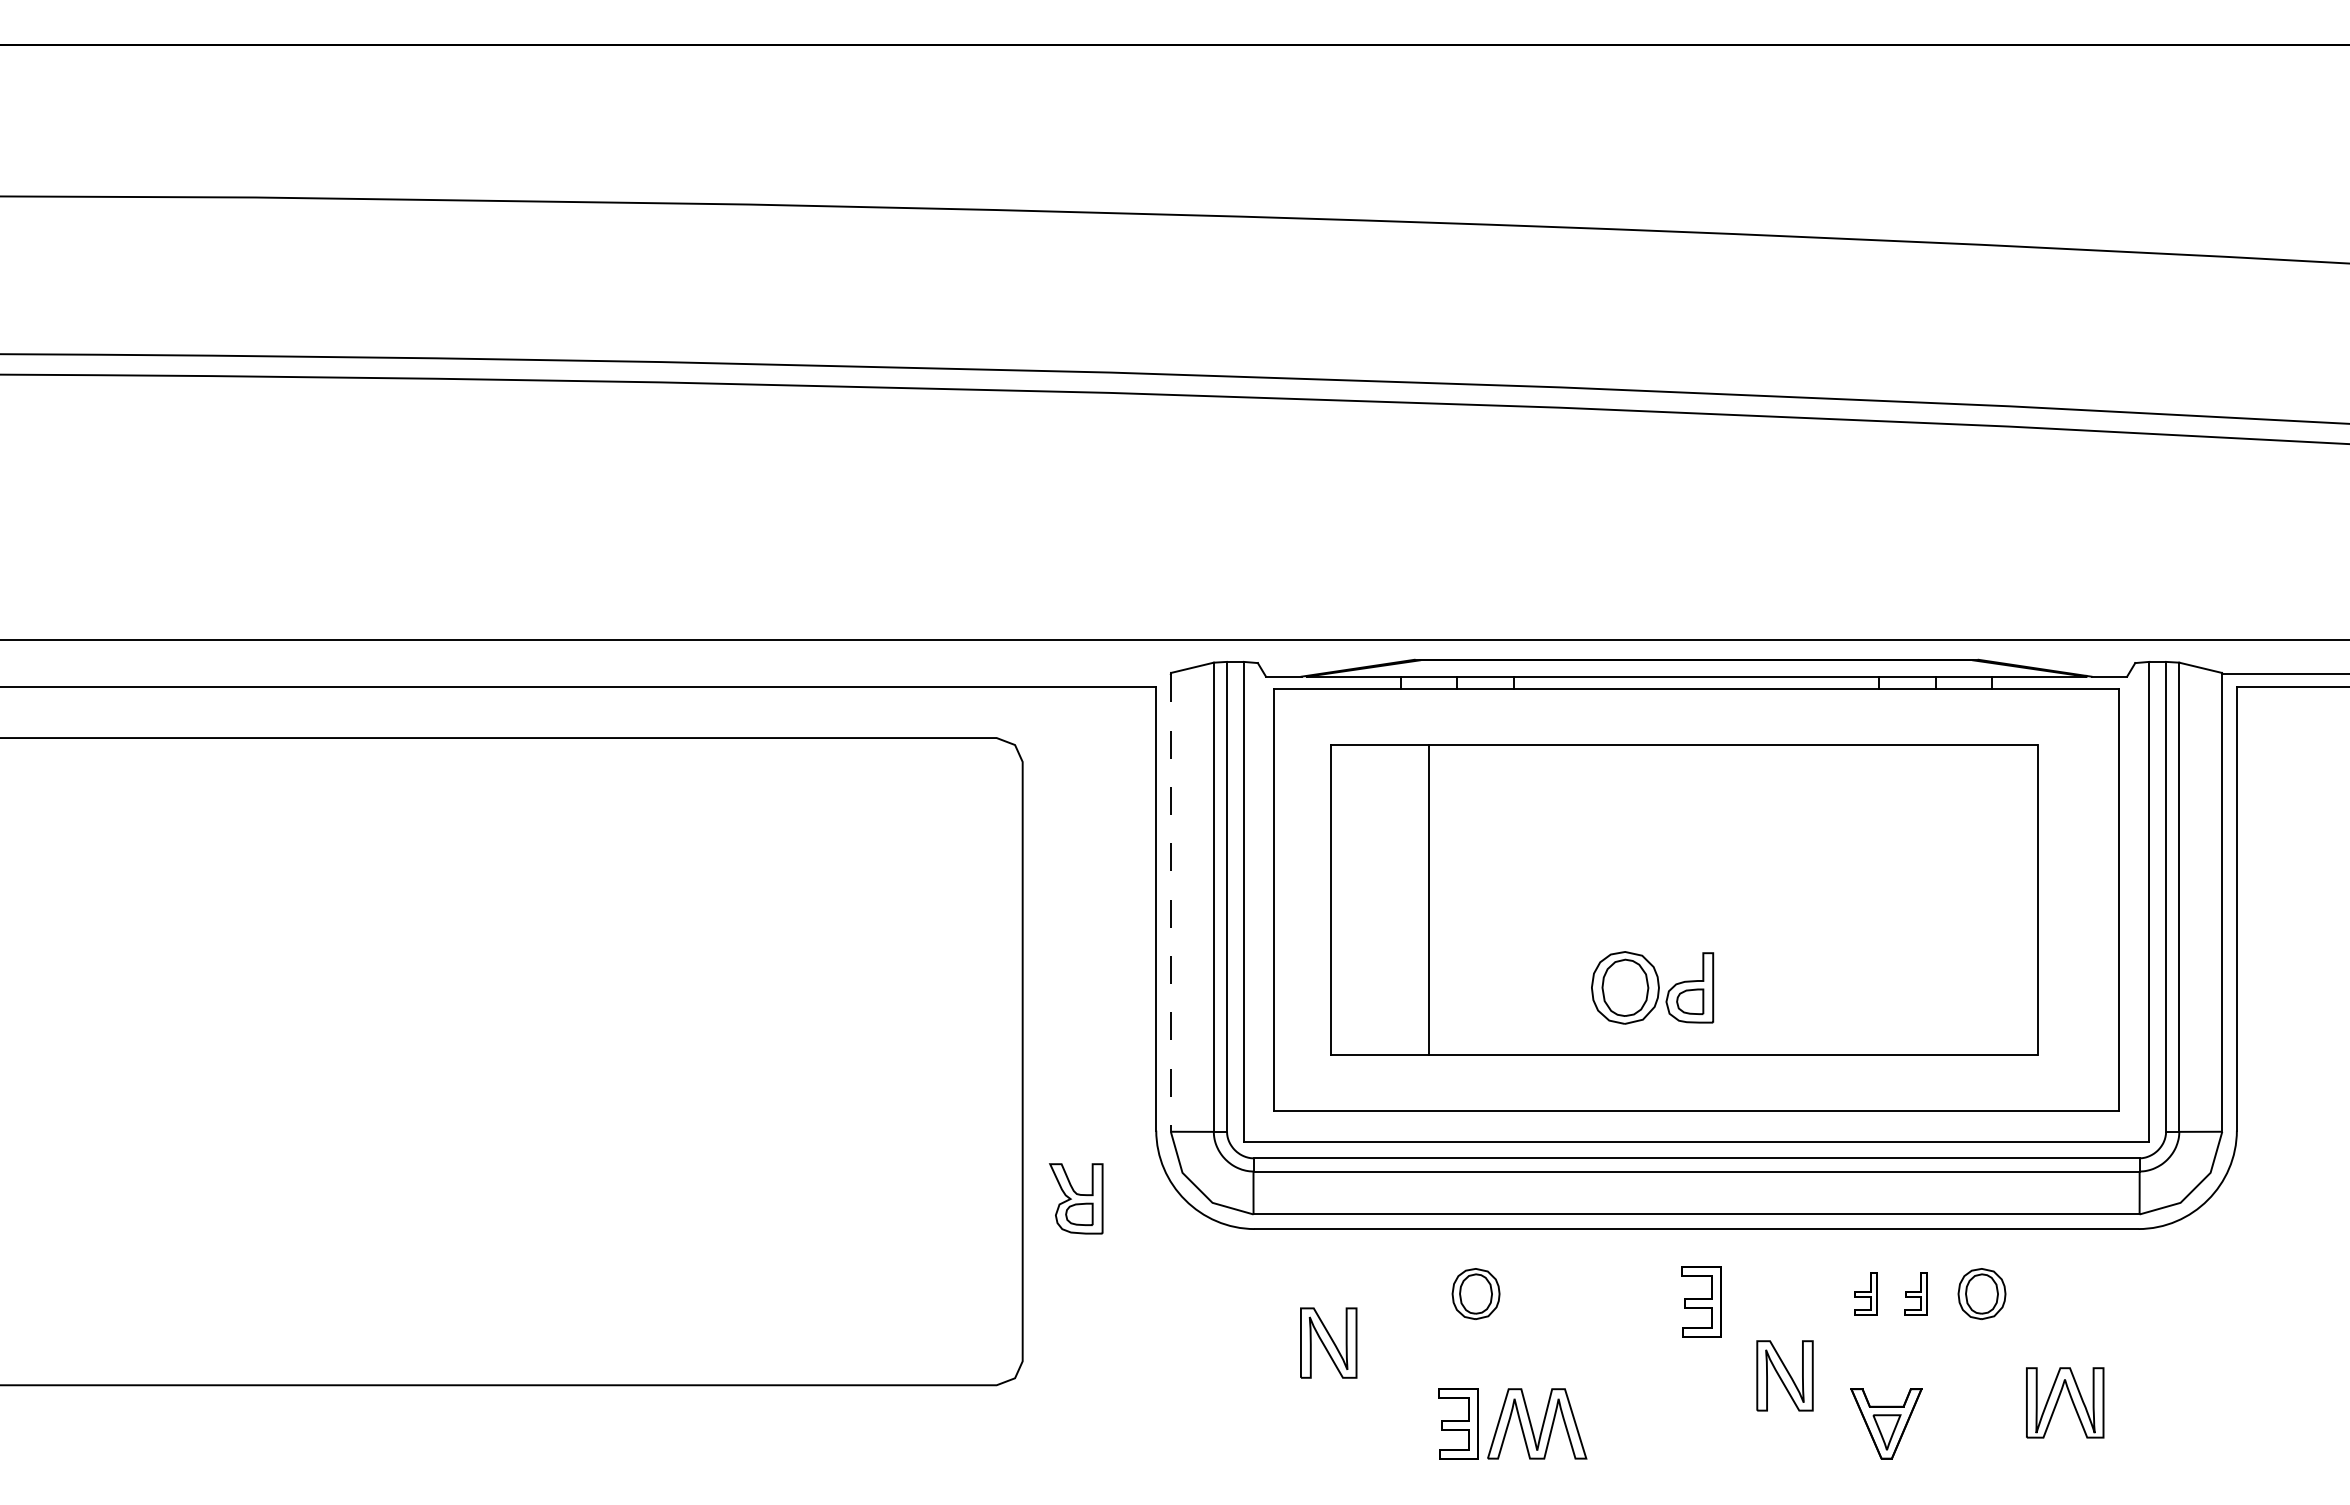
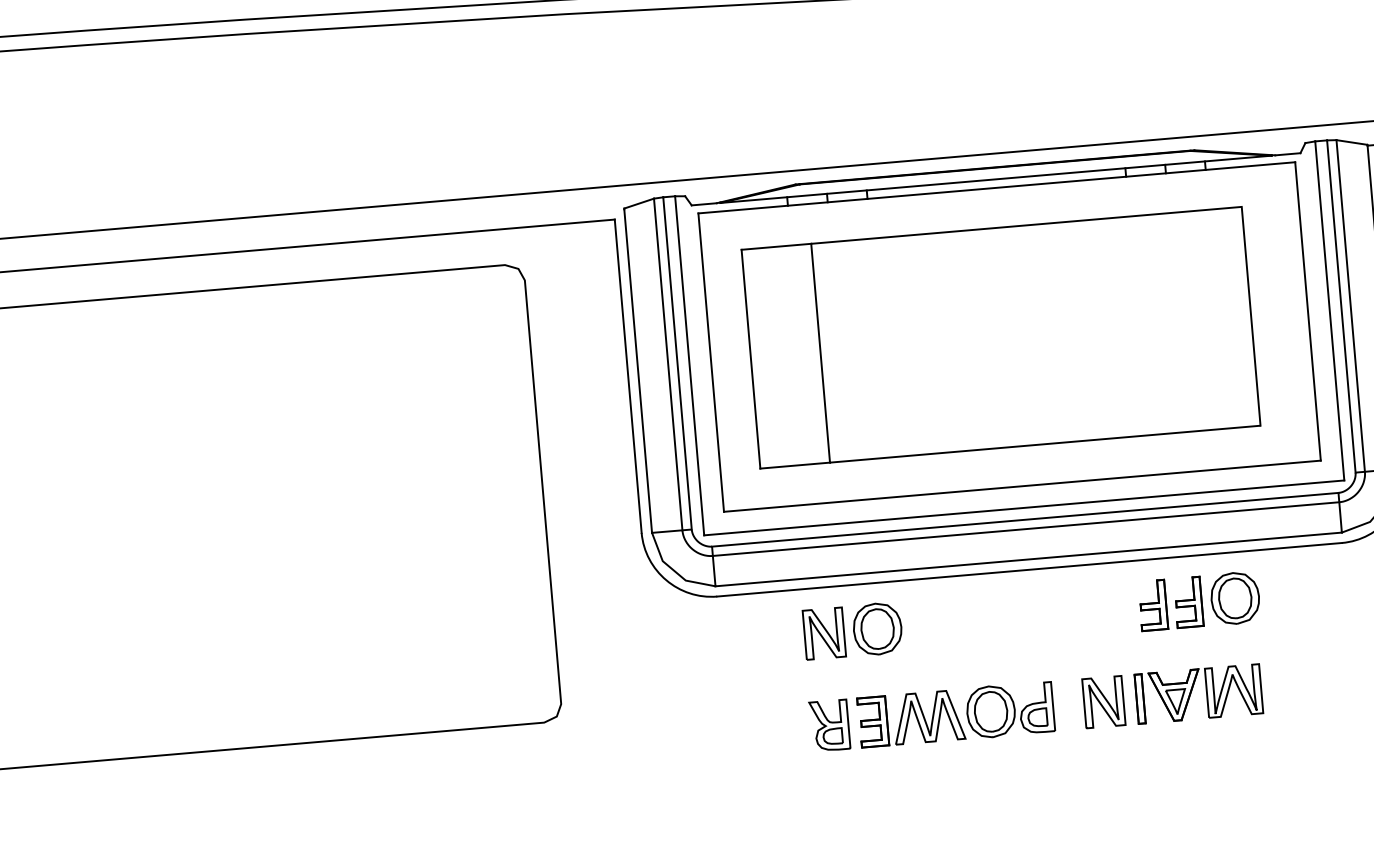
line: (1170, 902) -> (637, 370), dashed -> solid
part: (1652, 987) -> (1010, 709), moved
part: (1076, 1198) -> (829, 725), moved
part: (1475, 1293) -> (877, 628), size x1.43
part: (1865, 1293) -> (1152, 605), size x1.67
part: (1915, 1293) -> (1188, 602), size x1.67
part: (1981, 1293) -> (1234, 598), size x1.43
part: (1701, 1301) -> (1037, 620), removed
part: (1328, 1342) -> (824, 633), moved
curve: (1787, 1373) -> (1105, 700), moved
curve: (2071, 1401) -> (1238, 689), moved
part: (1835, 1423) -> (1139, 698), added

